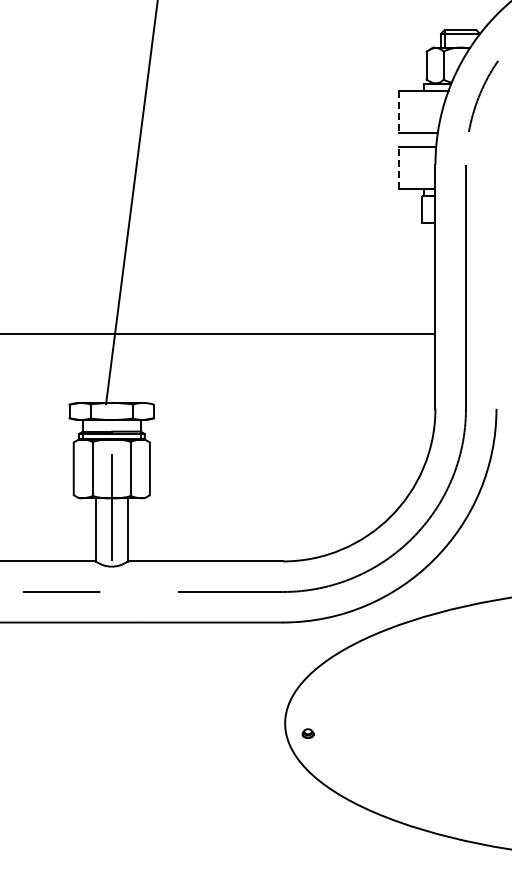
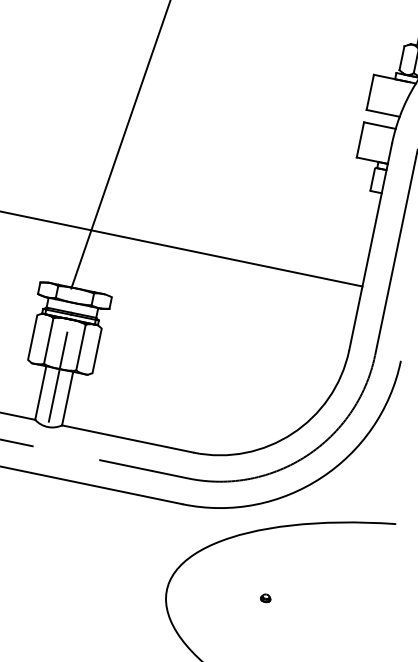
line: (398, 111) -> (370, 92), dashed -> solid
line: (398, 168) -> (360, 140), dashed -> solid
part: (307, 733) -> (265, 598), moved

